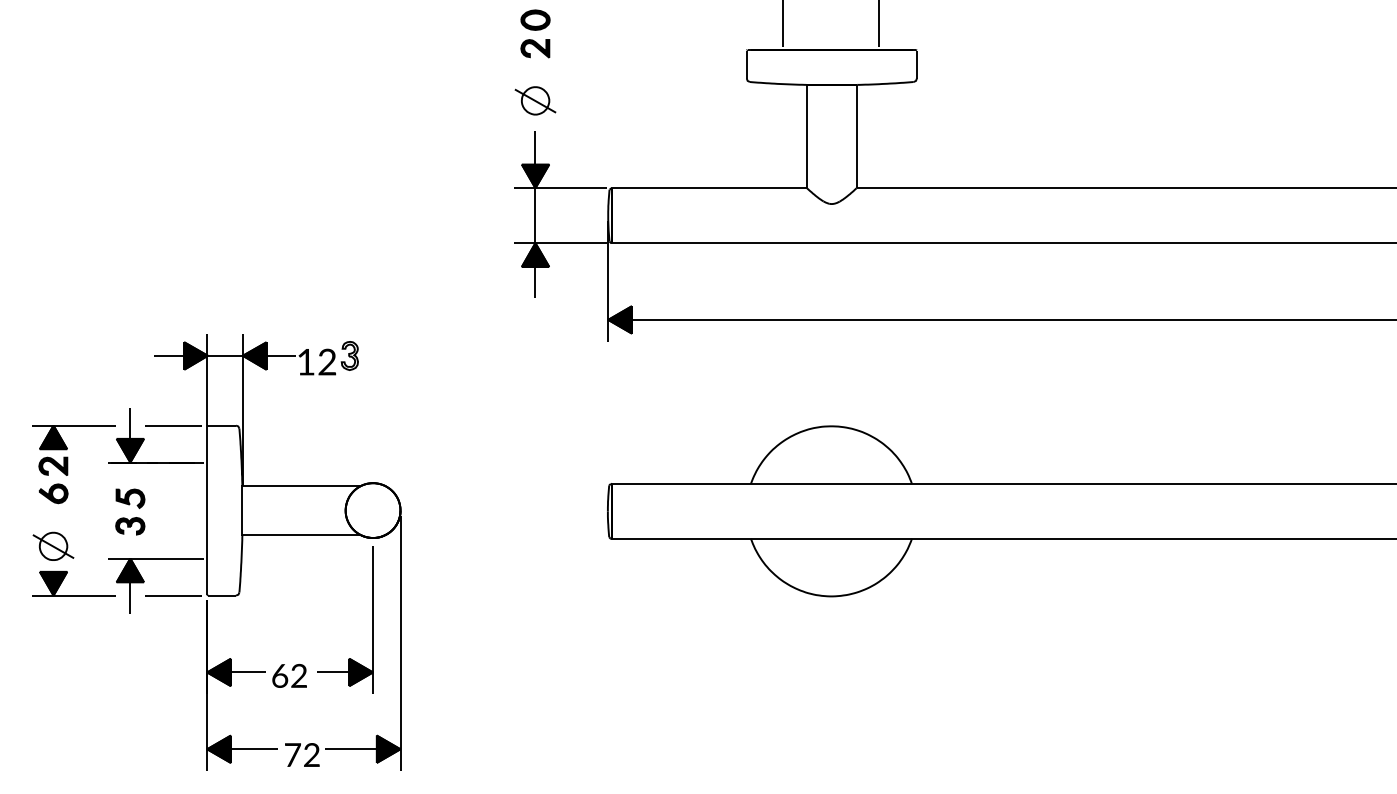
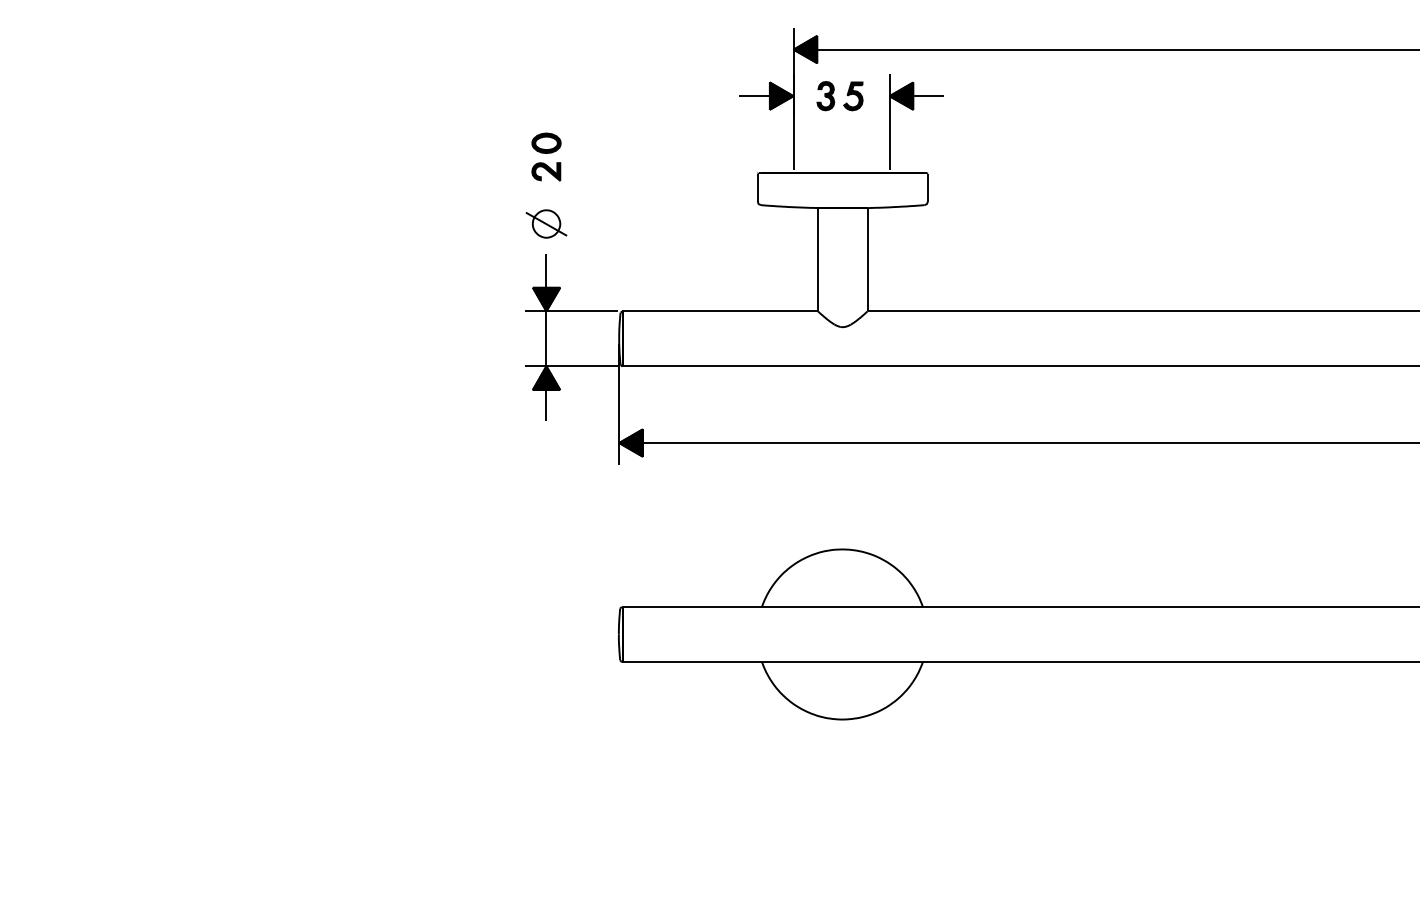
part: (216, 552) -> (227, 675), removed

